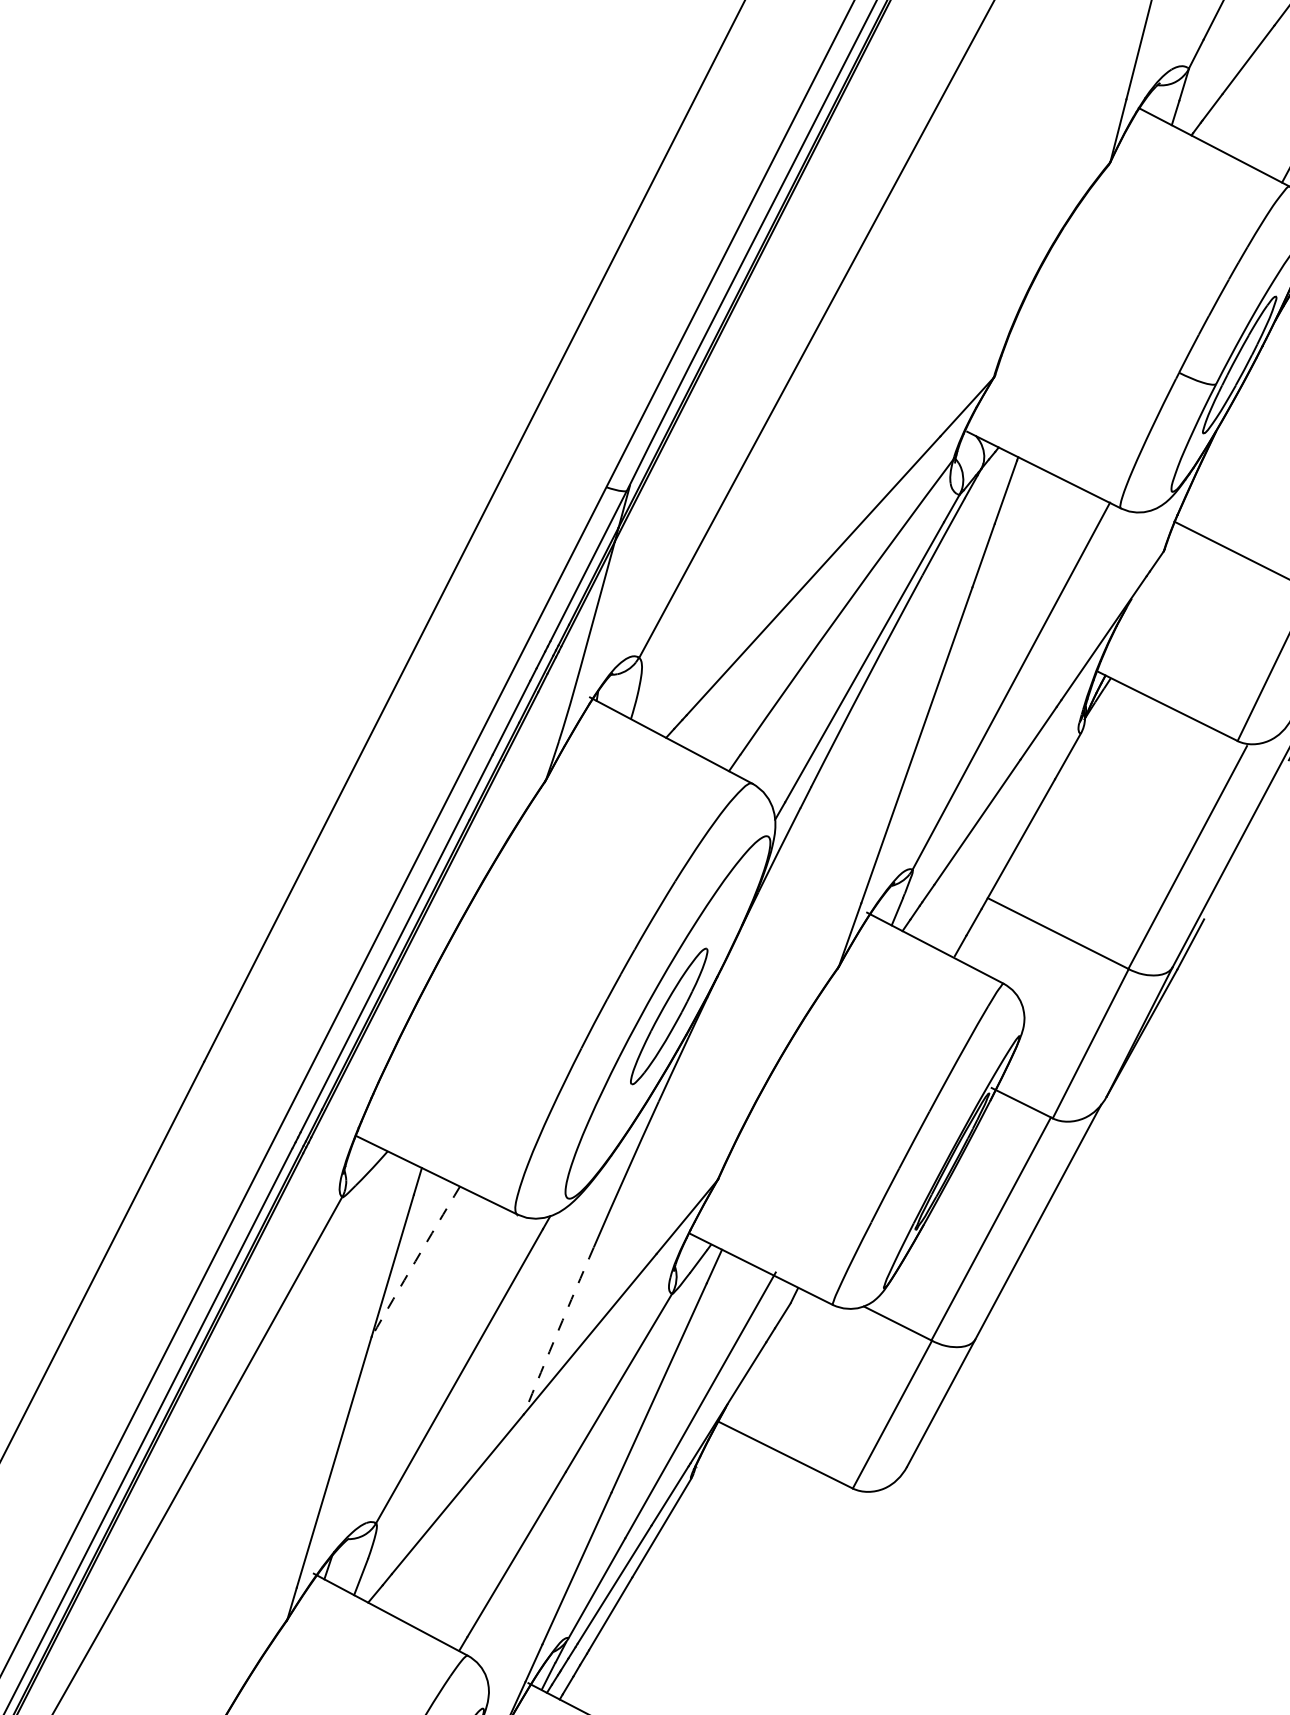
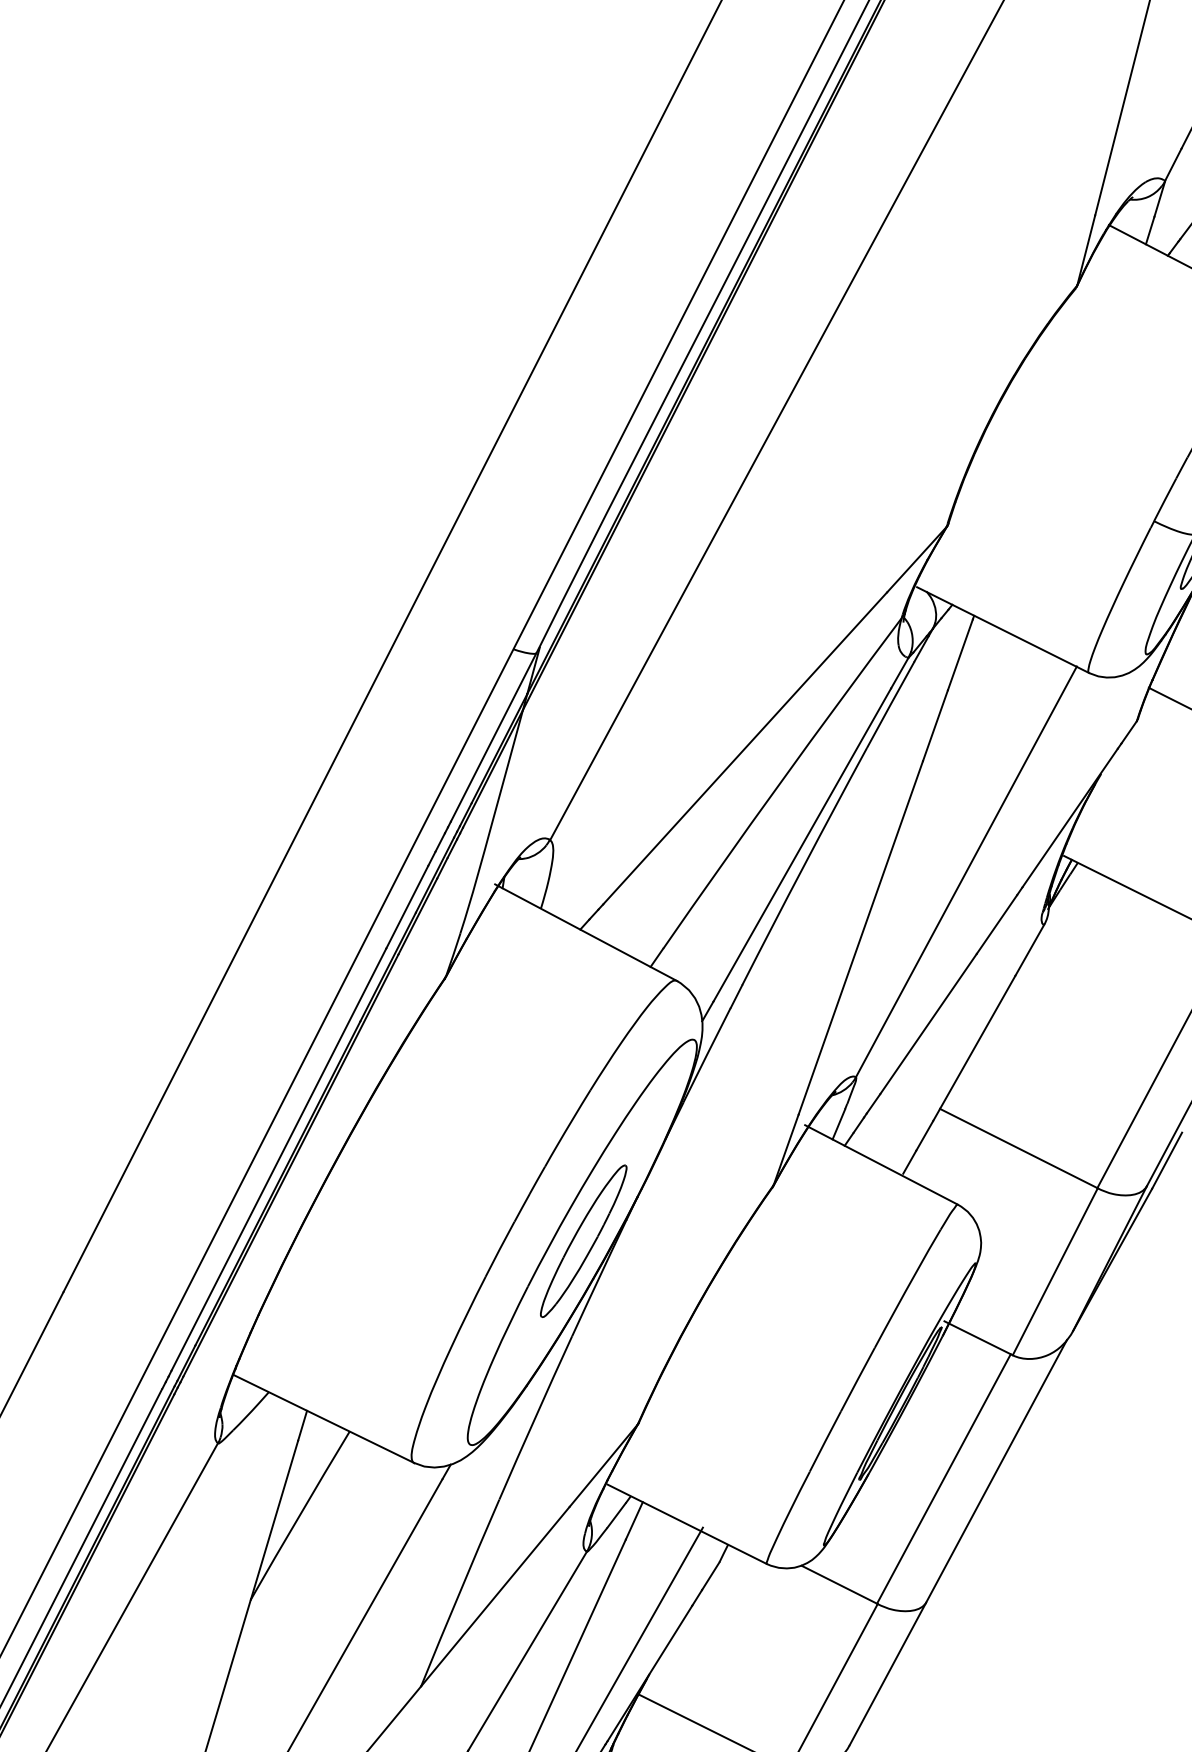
arc: (415, 1261) -> (299, 1515), dashed -> solid
arc: (558, 1330) -> (459, 1592), dashed -> solid

